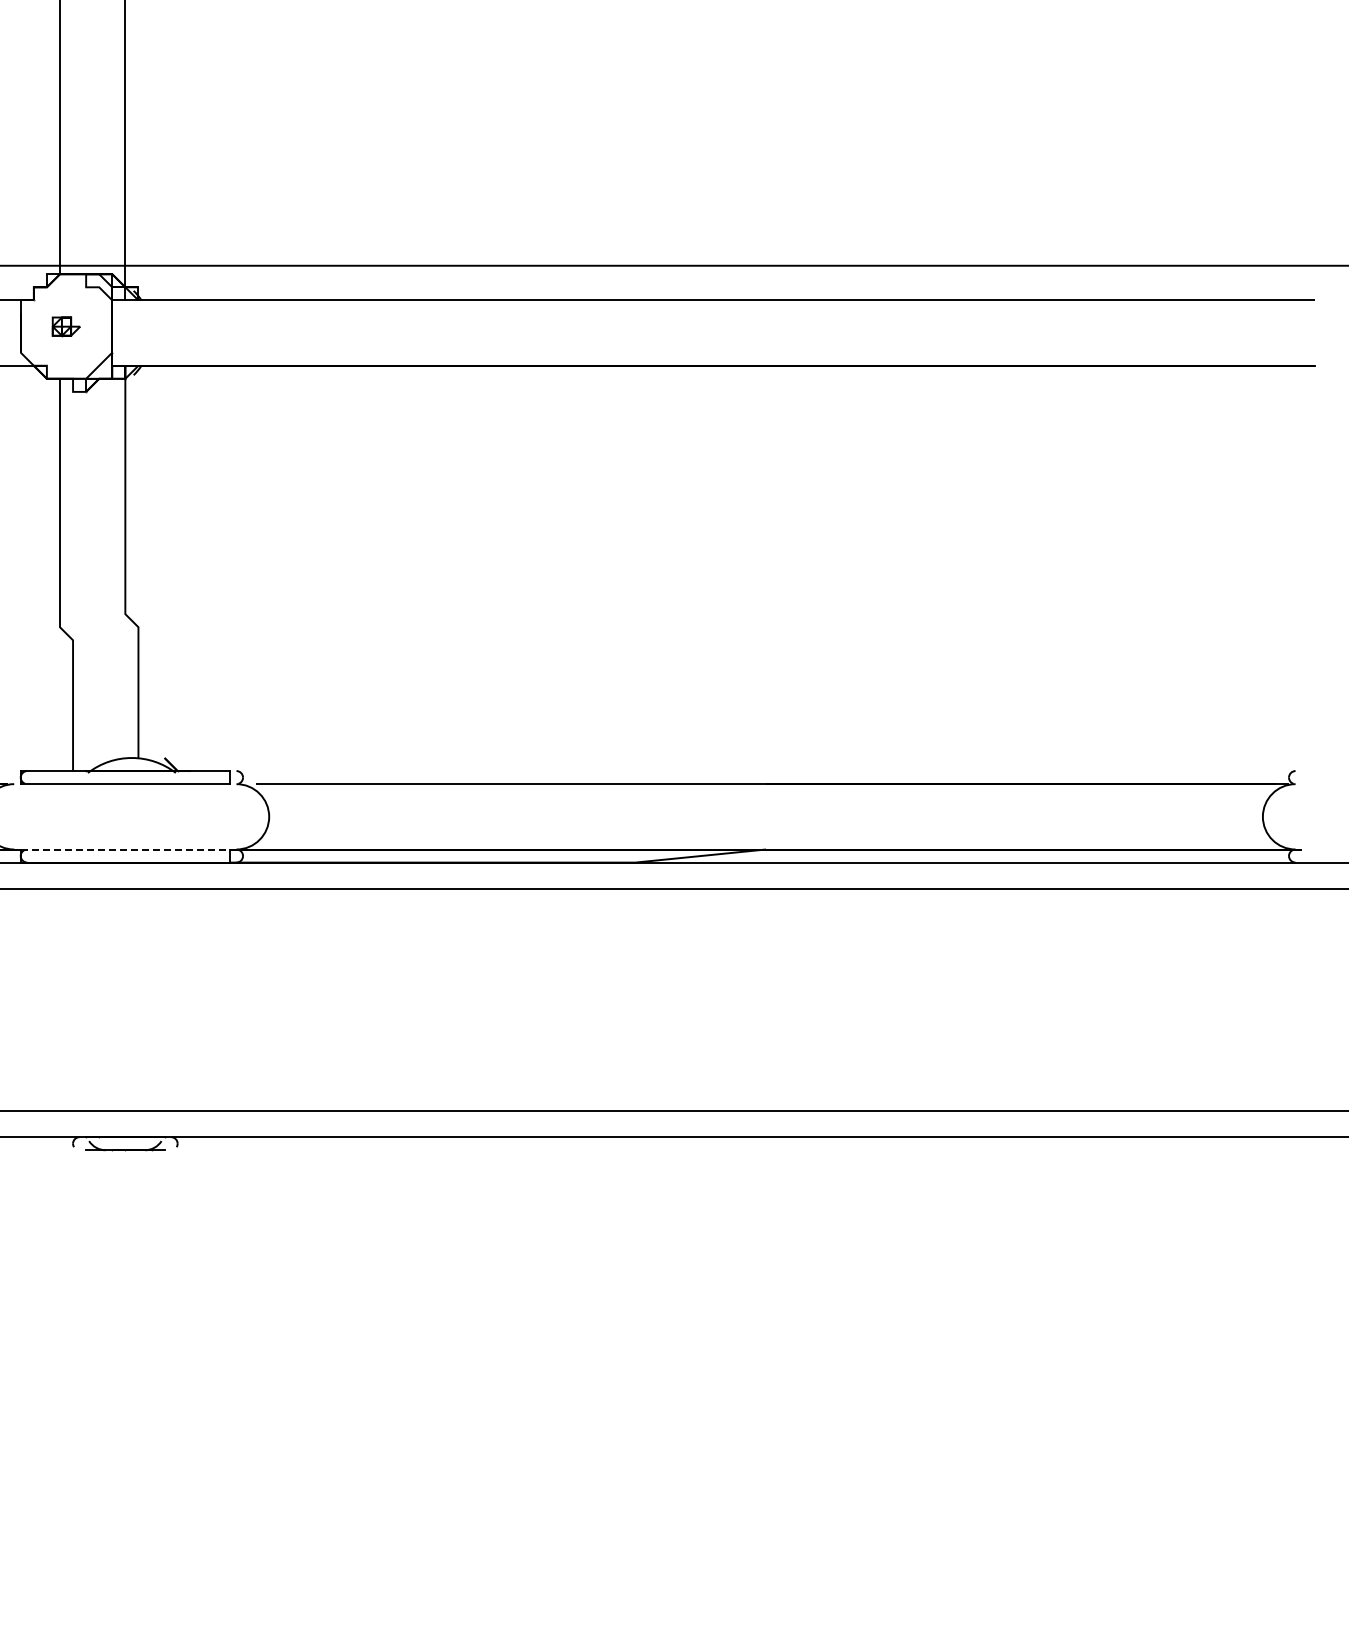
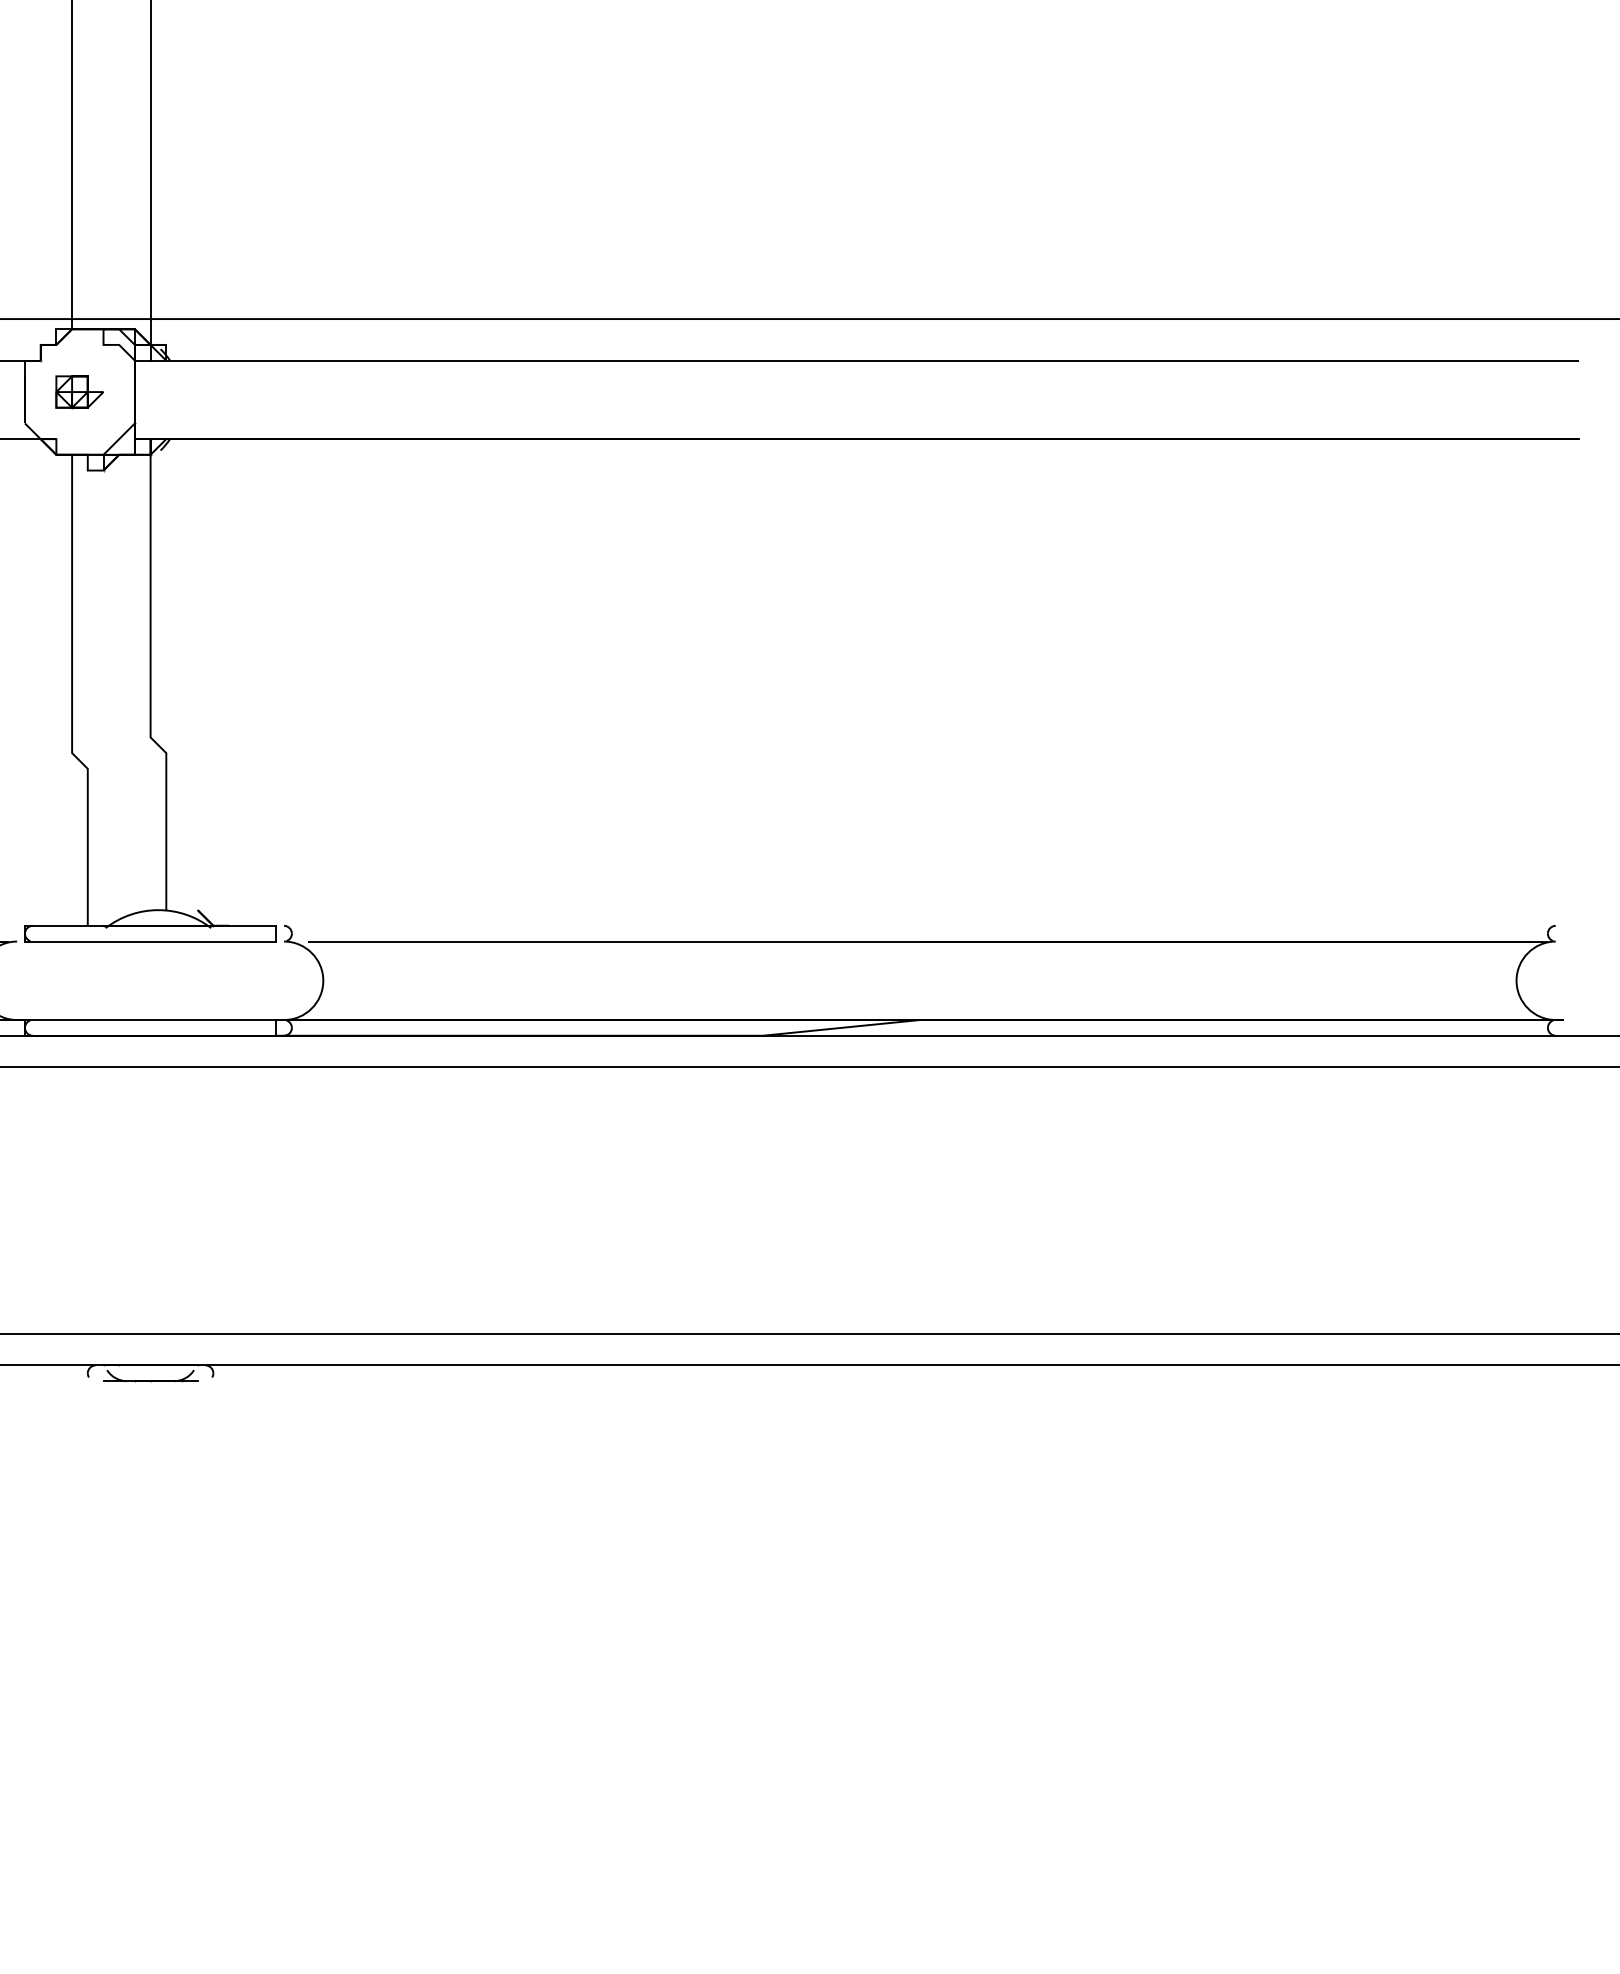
part: (66, 326) -> (79, 392), size x1.43
line: (125, 849) -> (150, 1020), dashed -> solid

